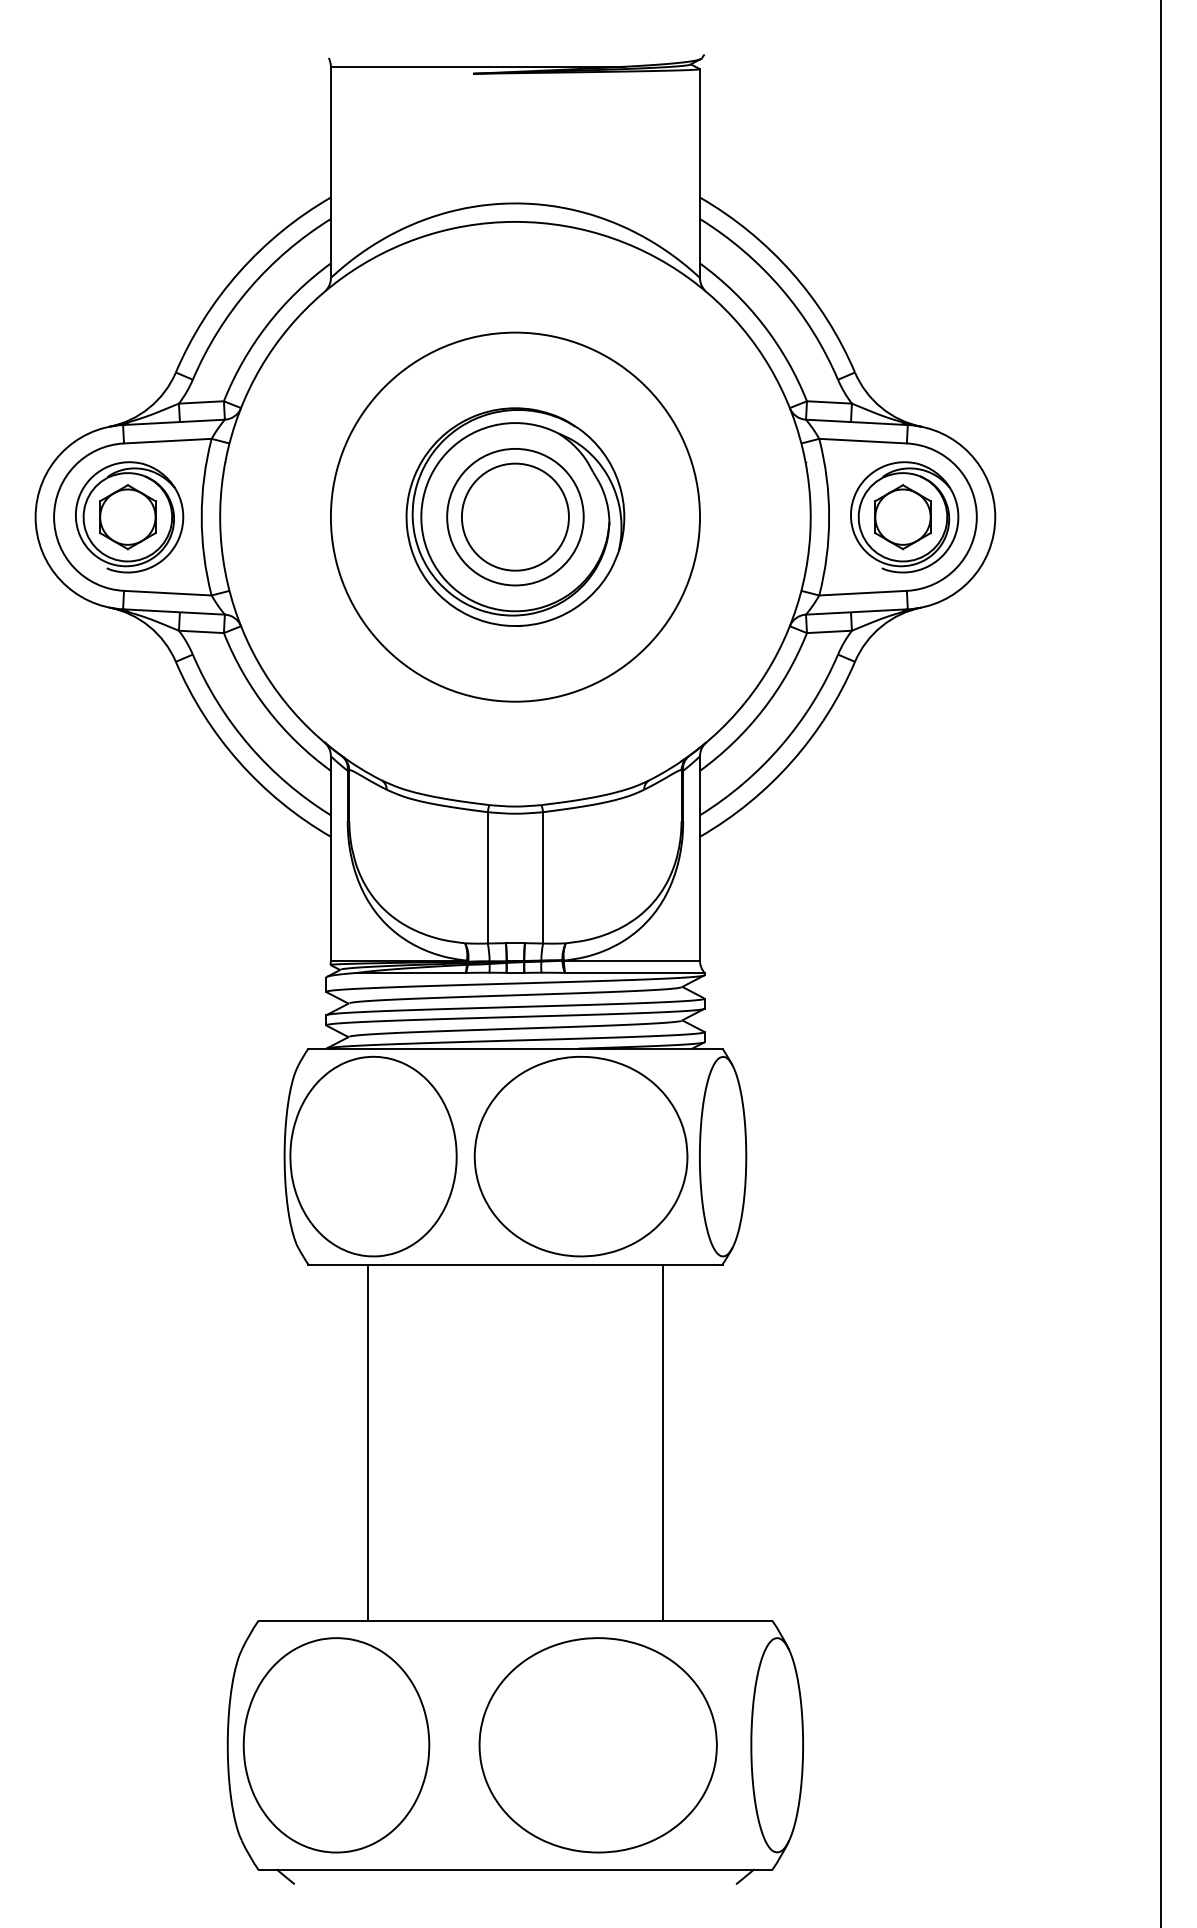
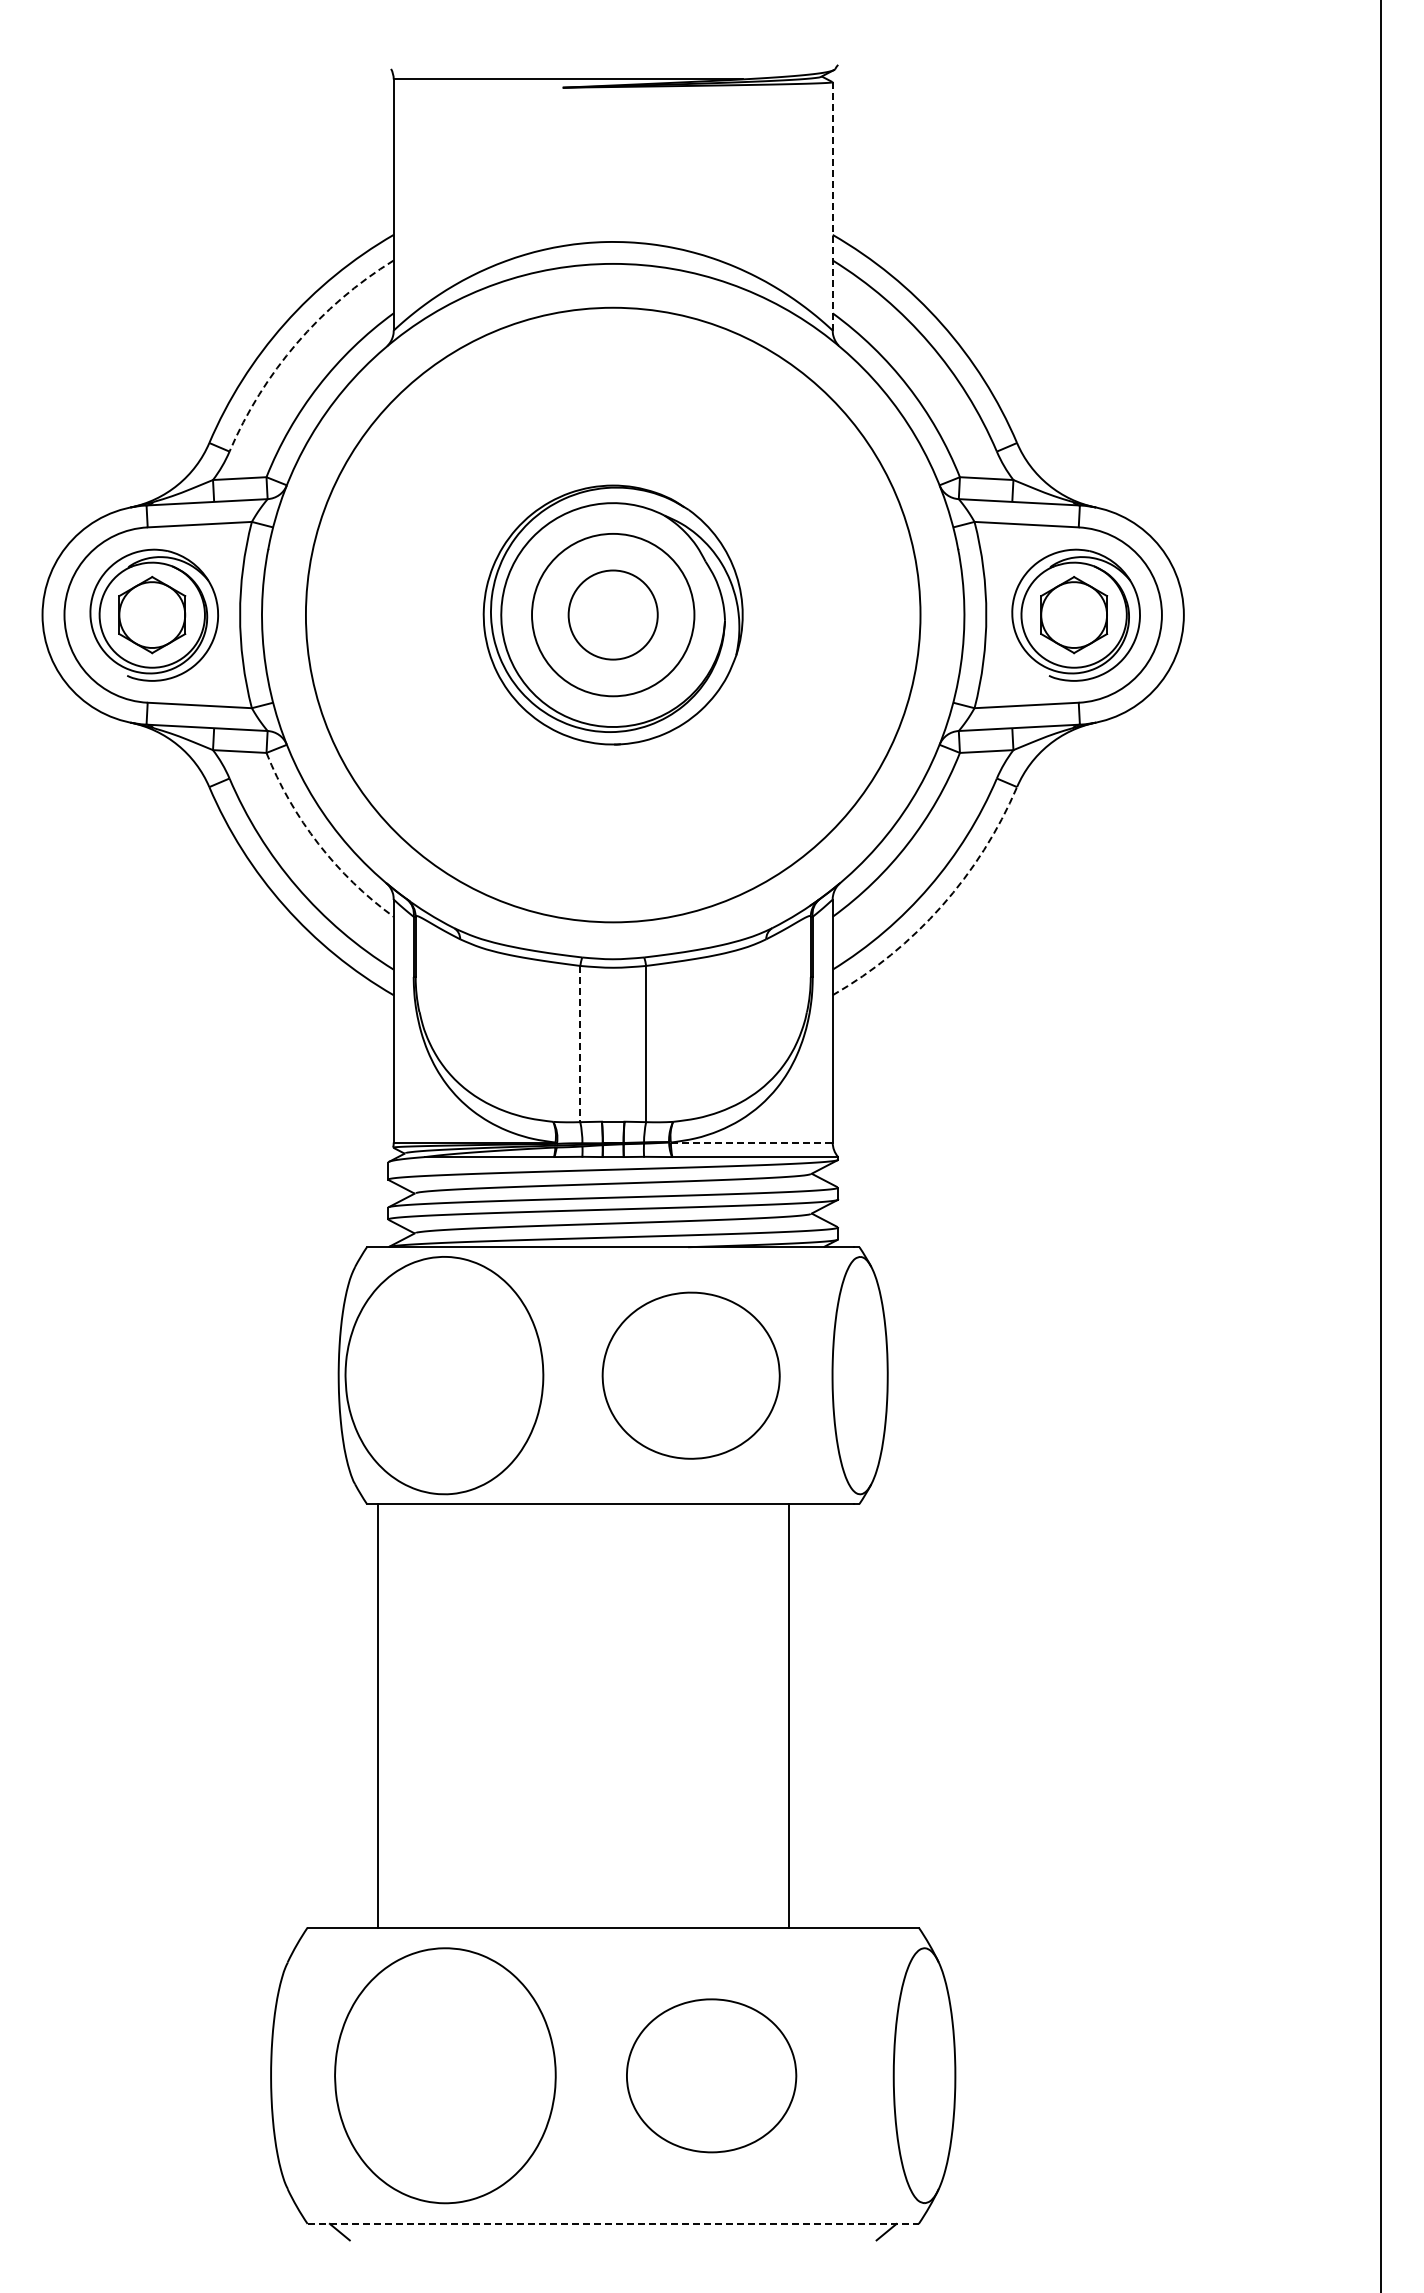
line: (699, 172) -> (832, 205), solid -> dashed
arc: (249, 288) -> (296, 343), solid -> dashed
circle: (514, 516) -> (612, 614), size x0.7
circle: (514, 516) -> (612, 614), size x1.4
arc: (267, 709) -> (318, 843), solid -> dashed
arc: (791, 762) -> (941, 906), solid -> dashed
line: (487, 878) -> (580, 1044), solid -> dashed
line: (631, 960) -> (751, 1142), solid -> dashed
part: (580, 1156) -> (690, 1375), size x0.7
line: (367, 1442) -> (377, 1715), moved
part: (336, 1745) -> (445, 2075), moved
part: (598, 1745) -> (711, 2075), size x0.6
line: (515, 1869) -> (613, 2223), solid -> dashed

